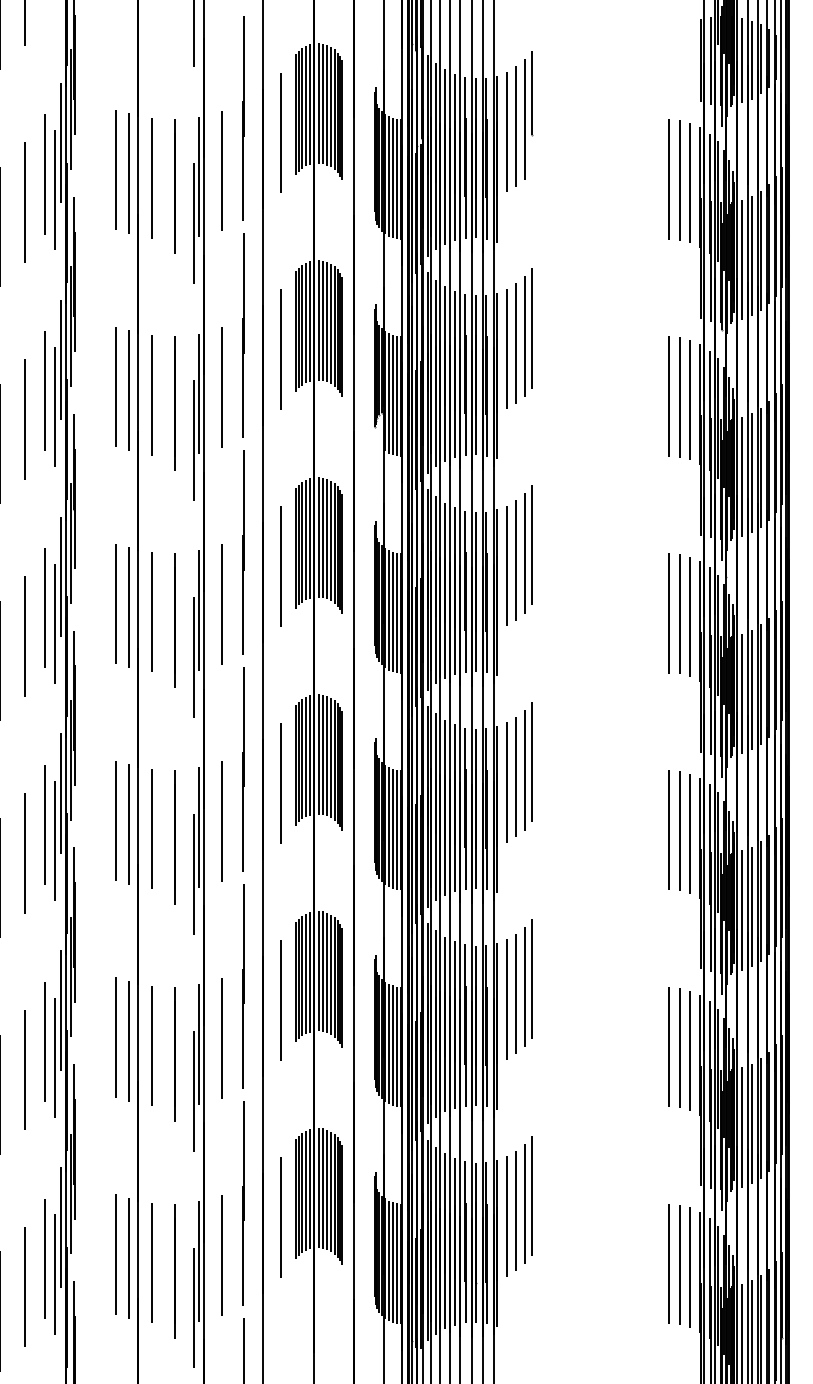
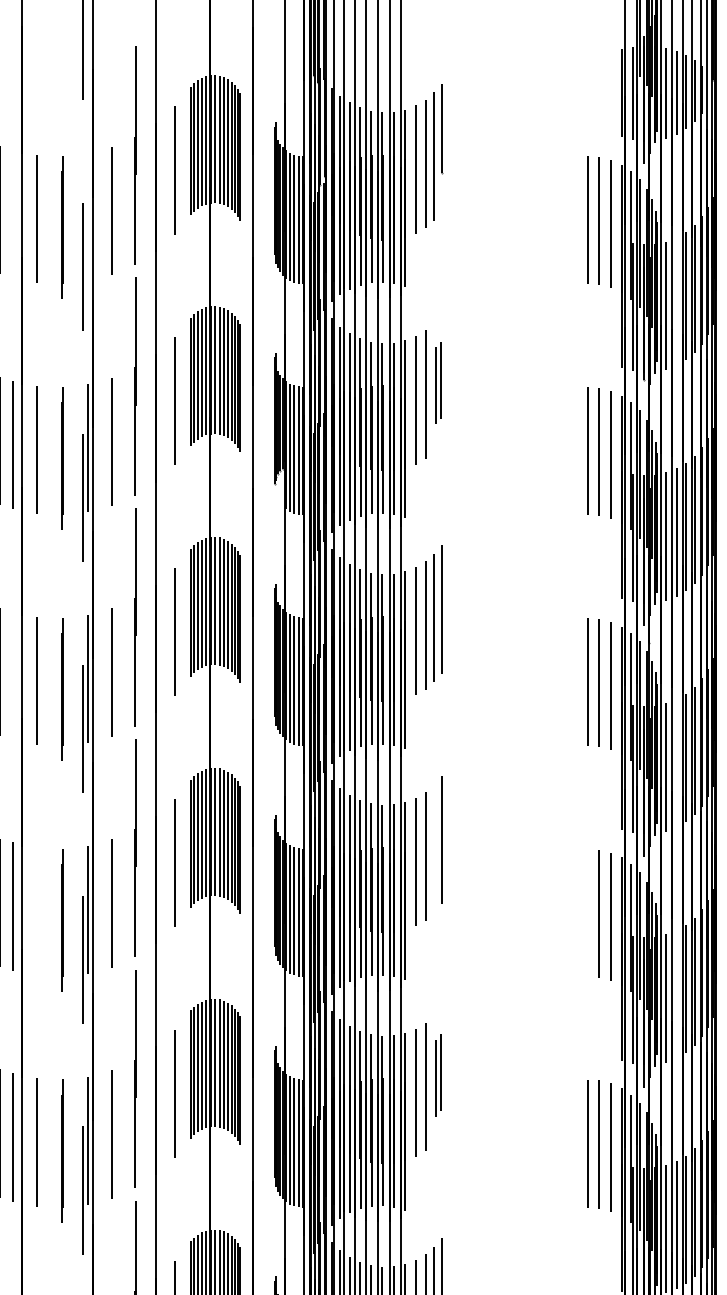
line: (128, 173) -> (12, 213), removed
line: (198, 176) -> (87, 216), removed
line: (752, 255) -> (676, 301), removed
part: (528, 332) -> (438, 382), size x0.6
line: (128, 607) -> (12, 675), removed
line: (752, 689) -> (676, 762), removed
line: (524, 770) -> (434, 849), removed
line: (151, 828) -> (37, 910), removed
line: (668, 829) -> (587, 912), removed
line: (752, 906) -> (676, 993), removed
part: (528, 982) -> (438, 1074), size x0.6

